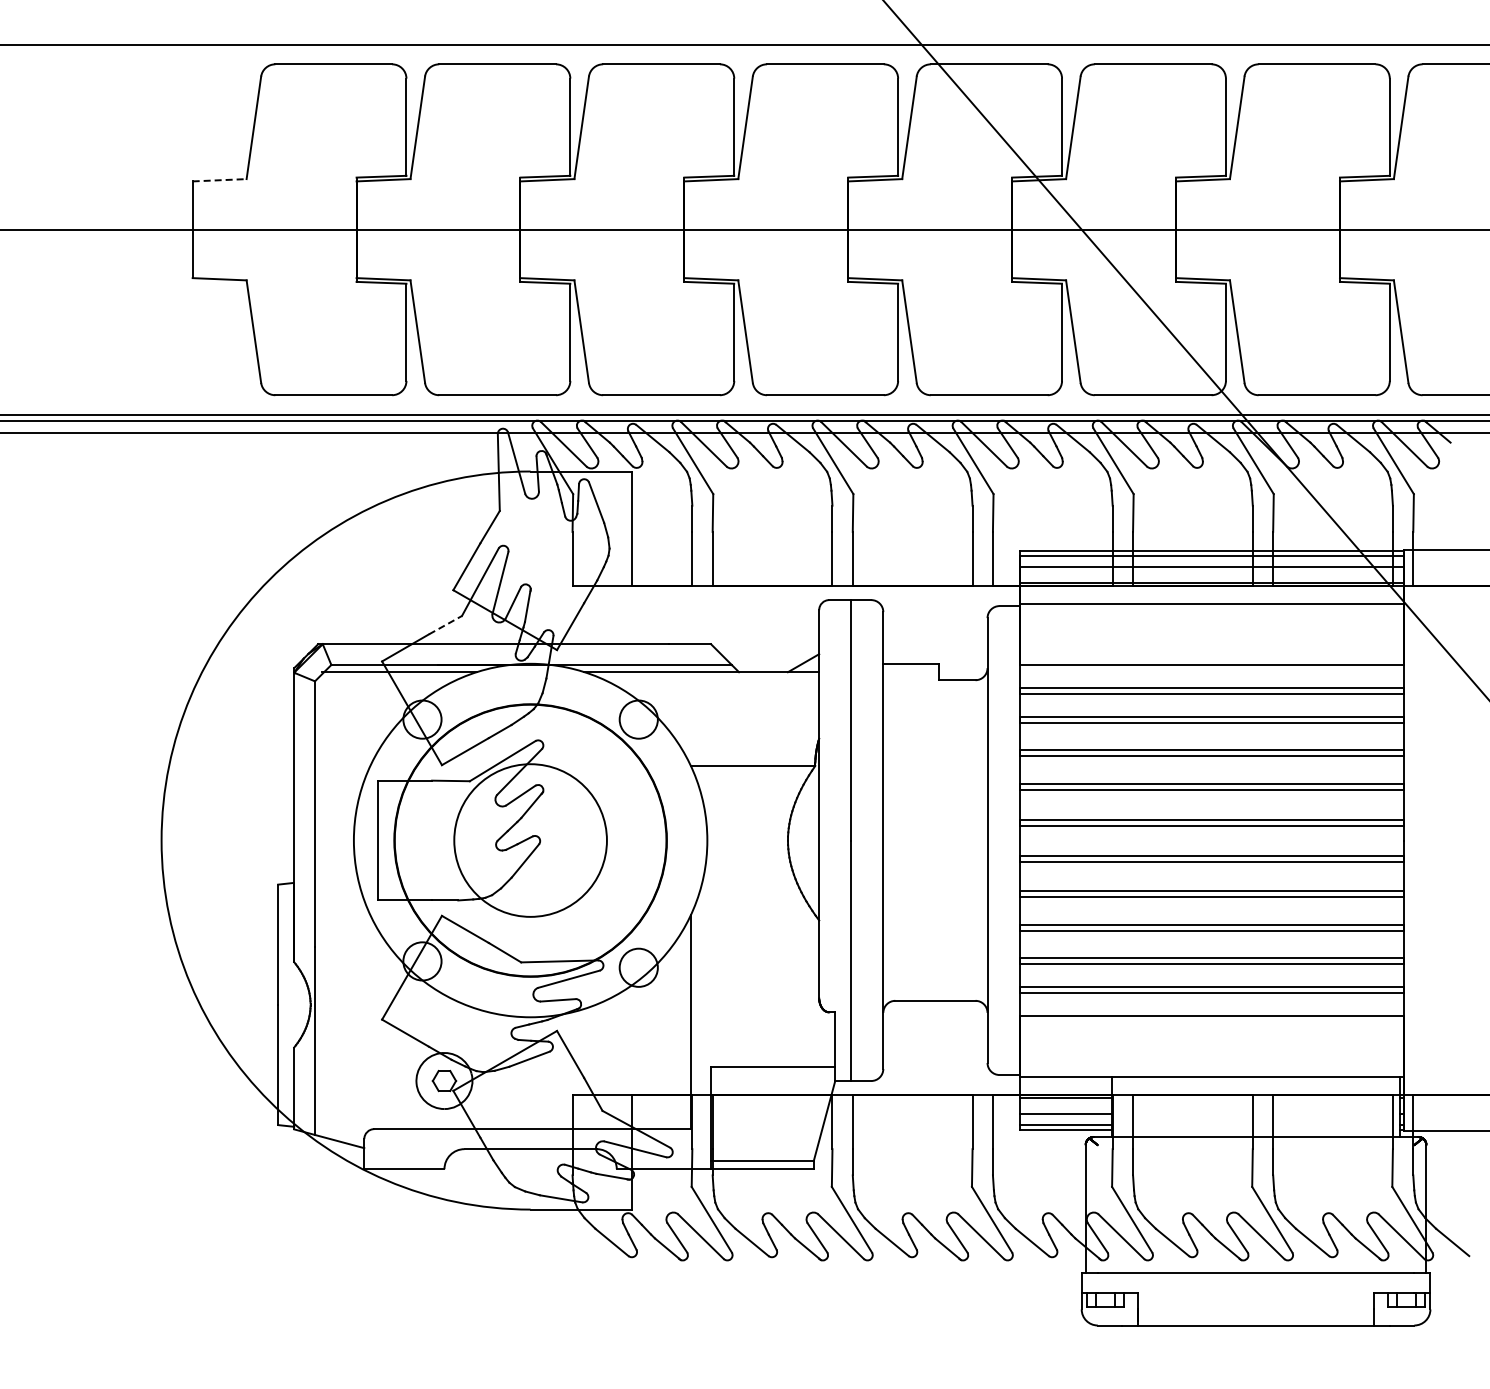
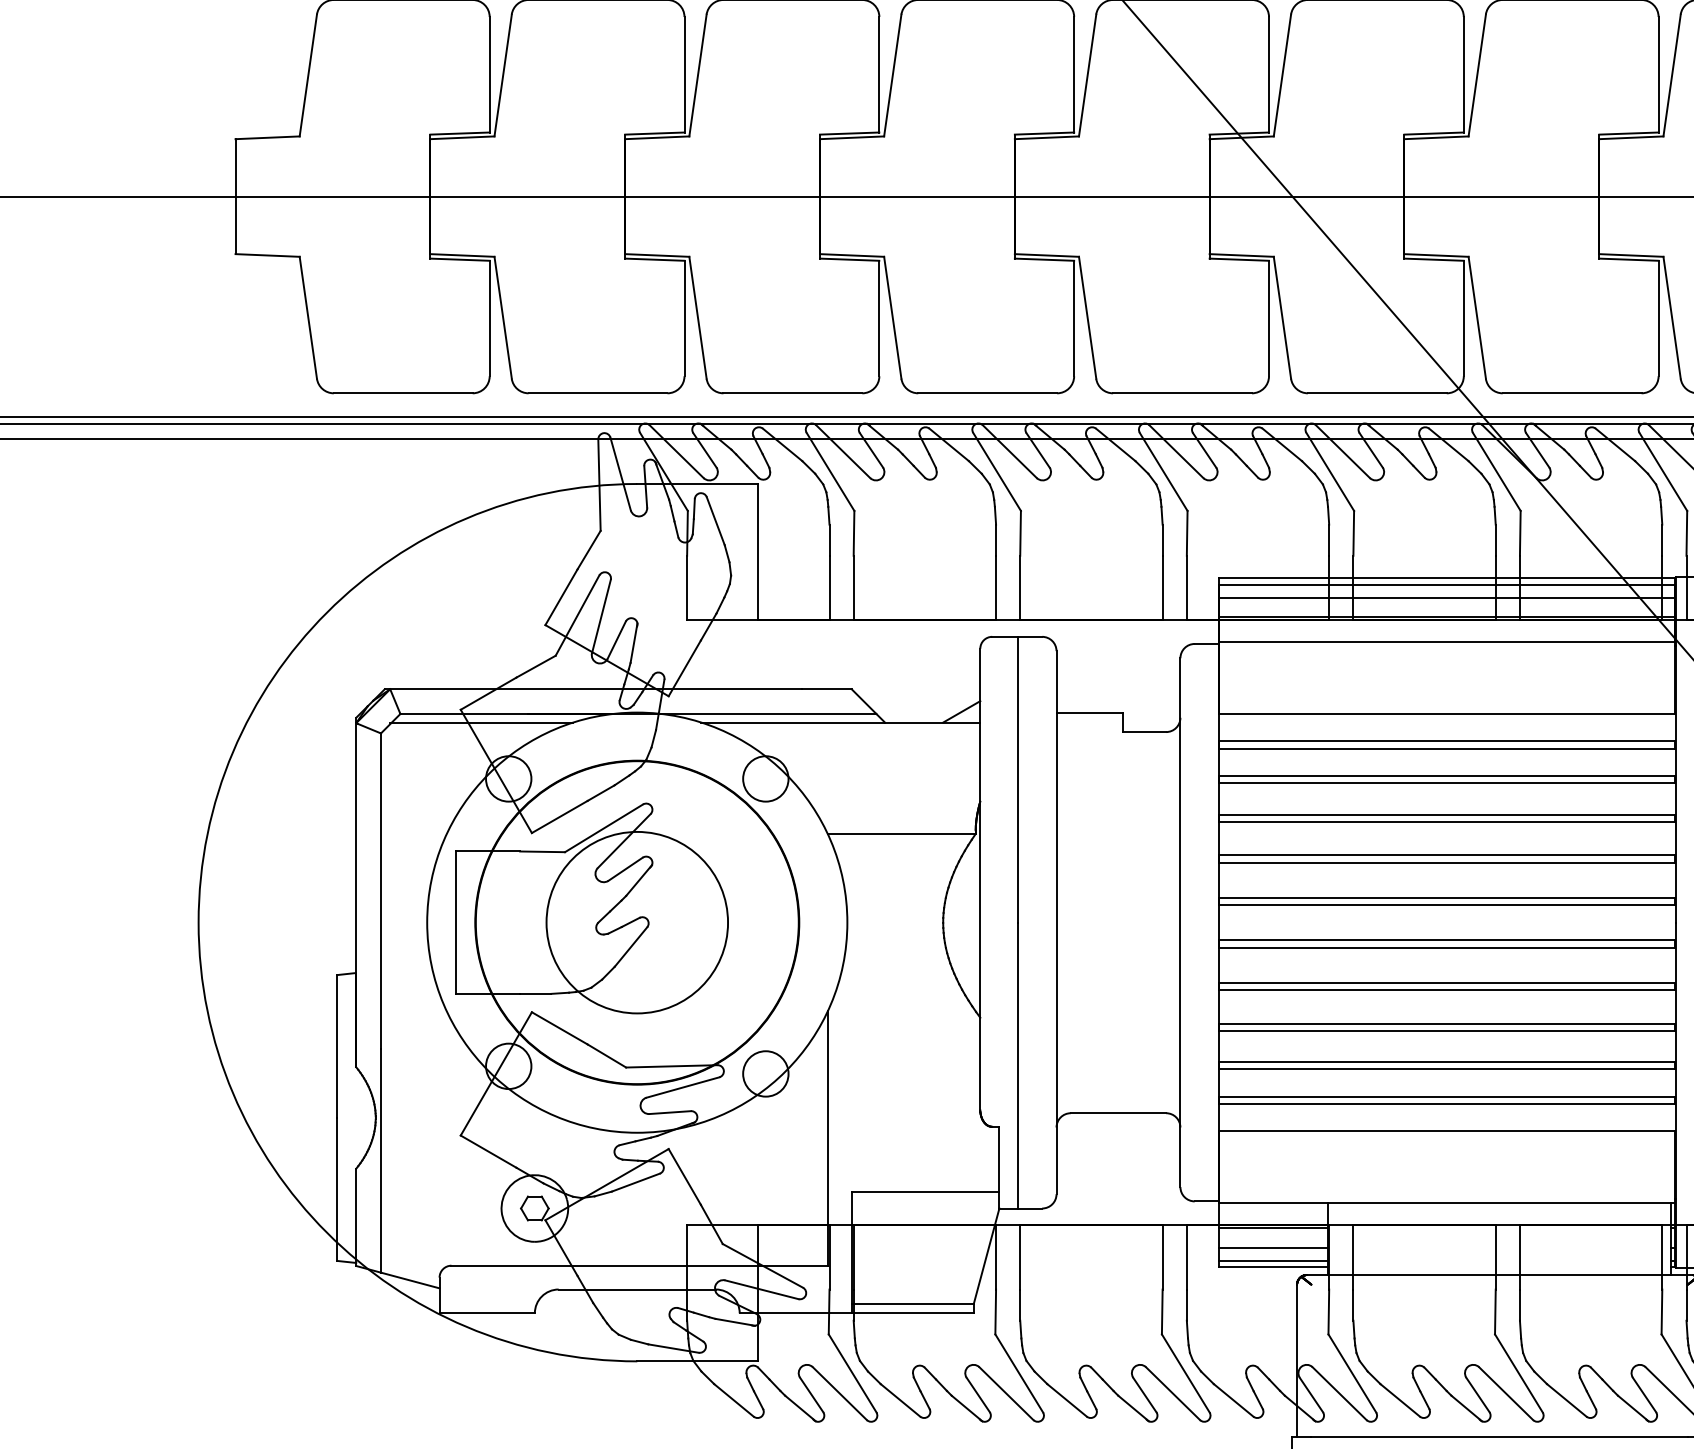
line: (220, 180) -> (268, 138), dashed -> solid
line: (445, 625) -> (536, 667), dashed -> solid

